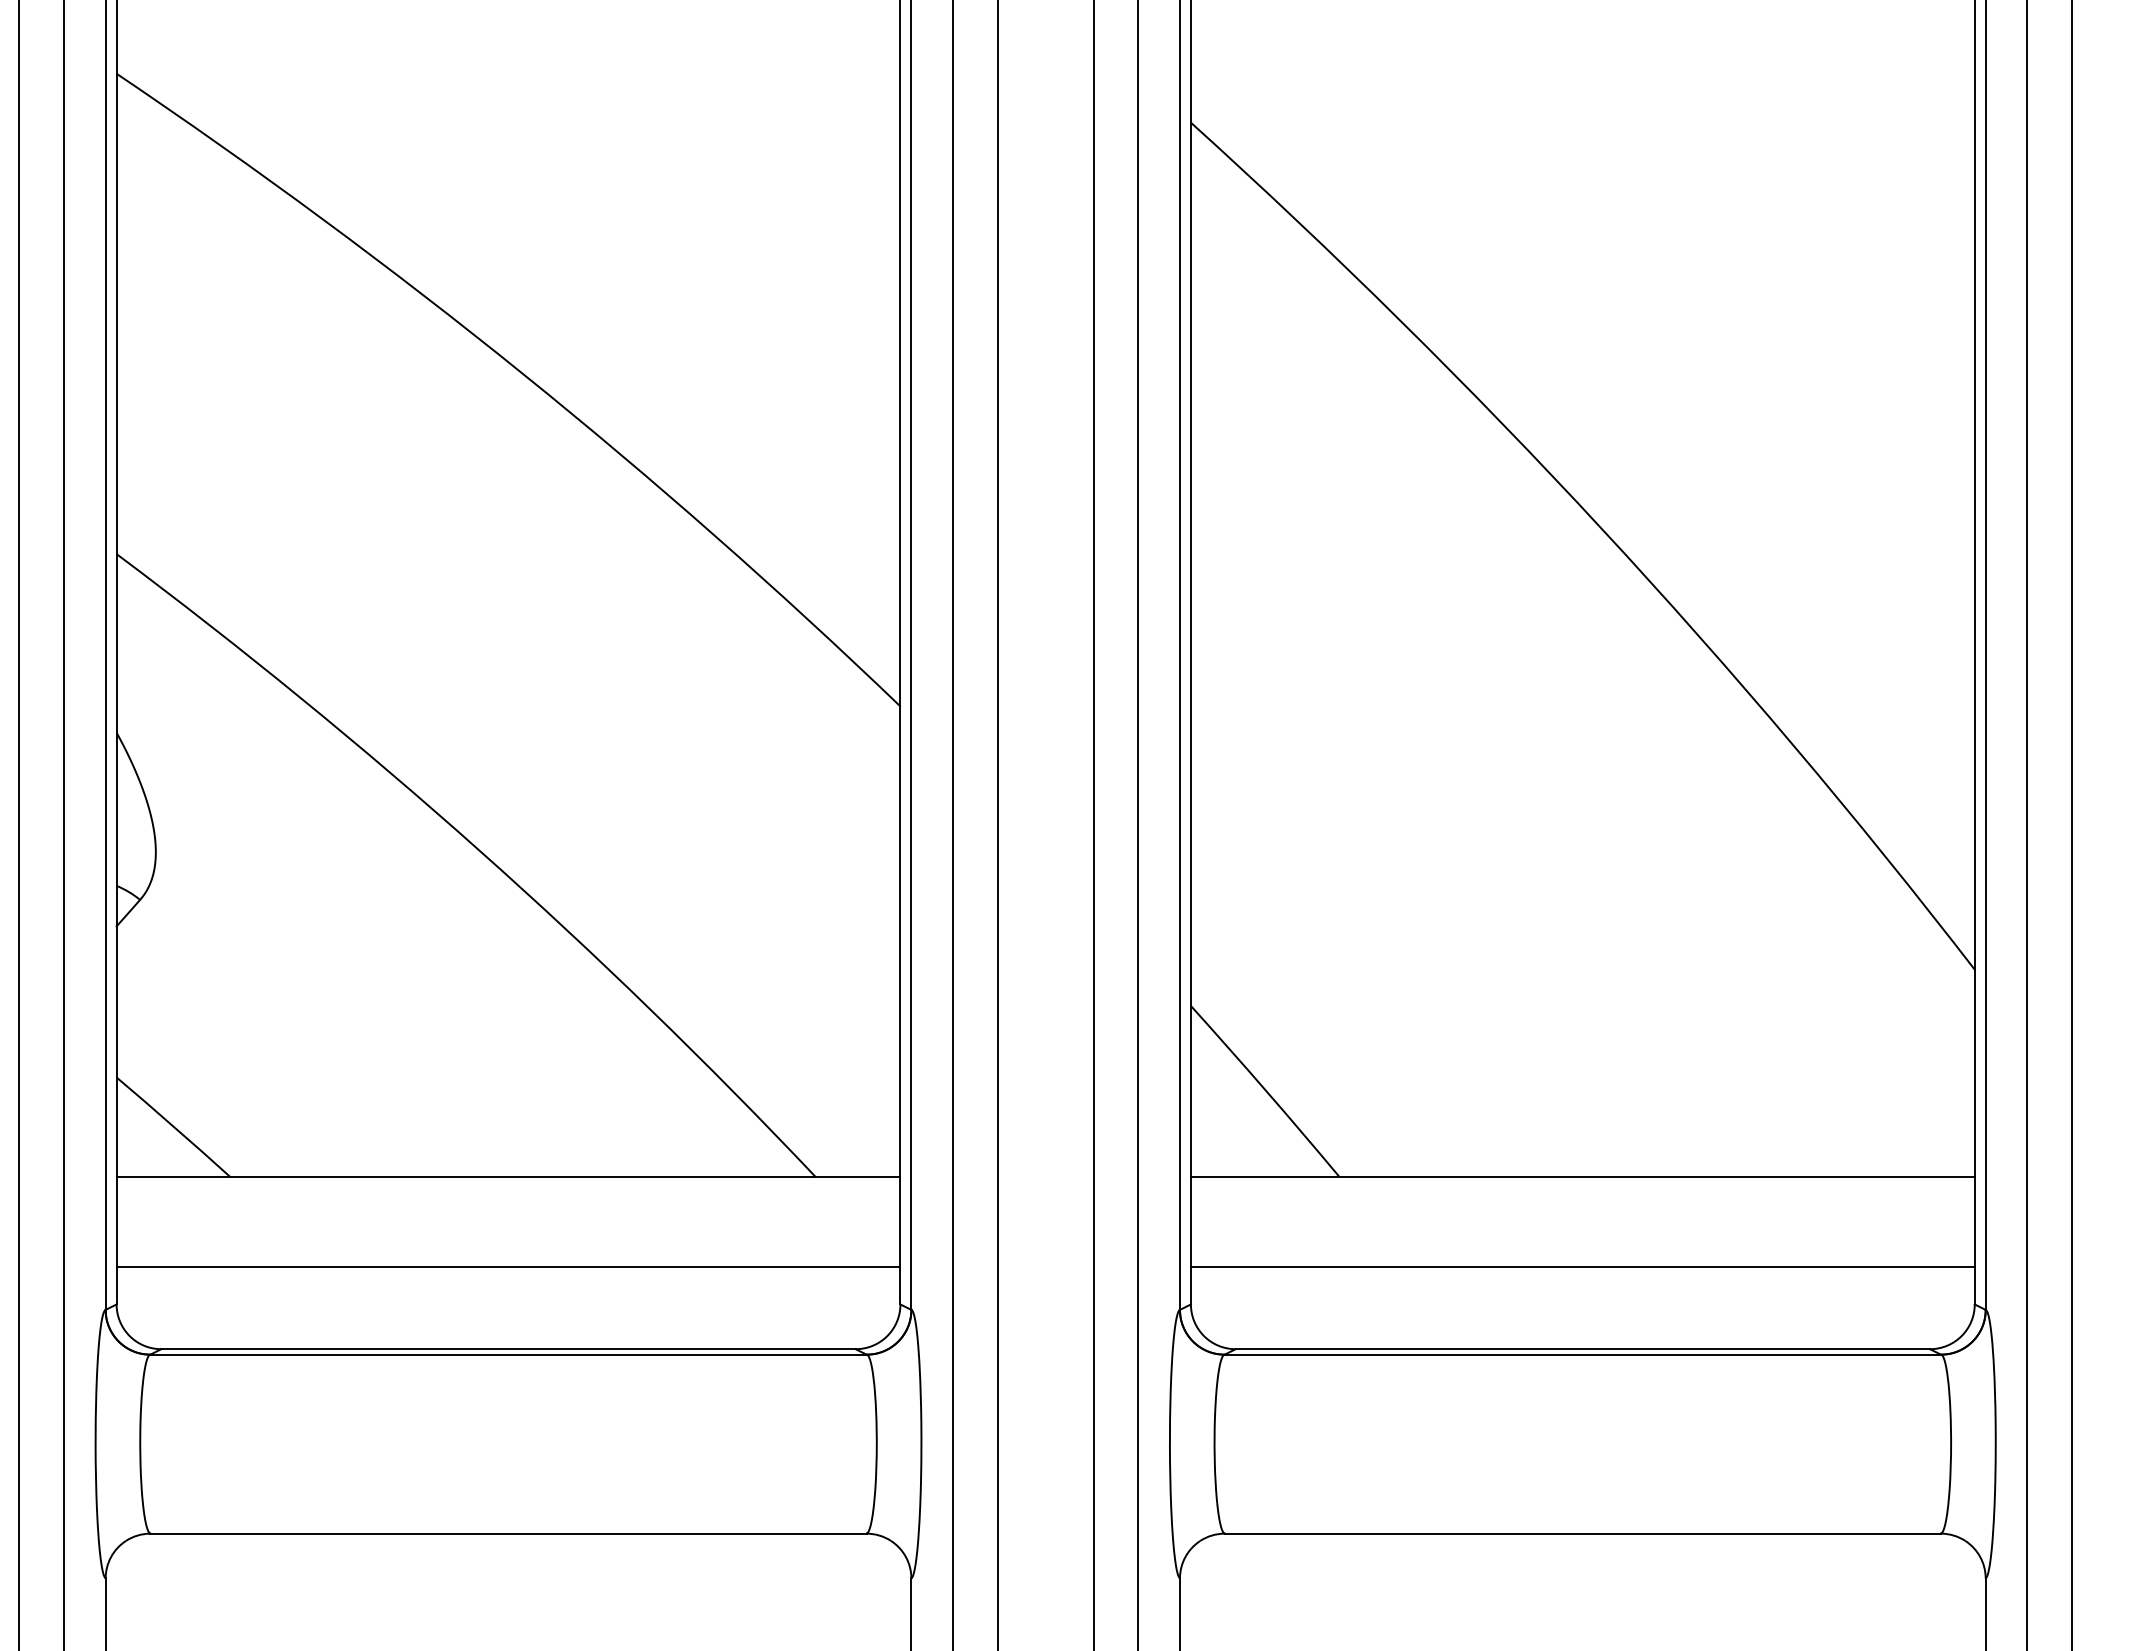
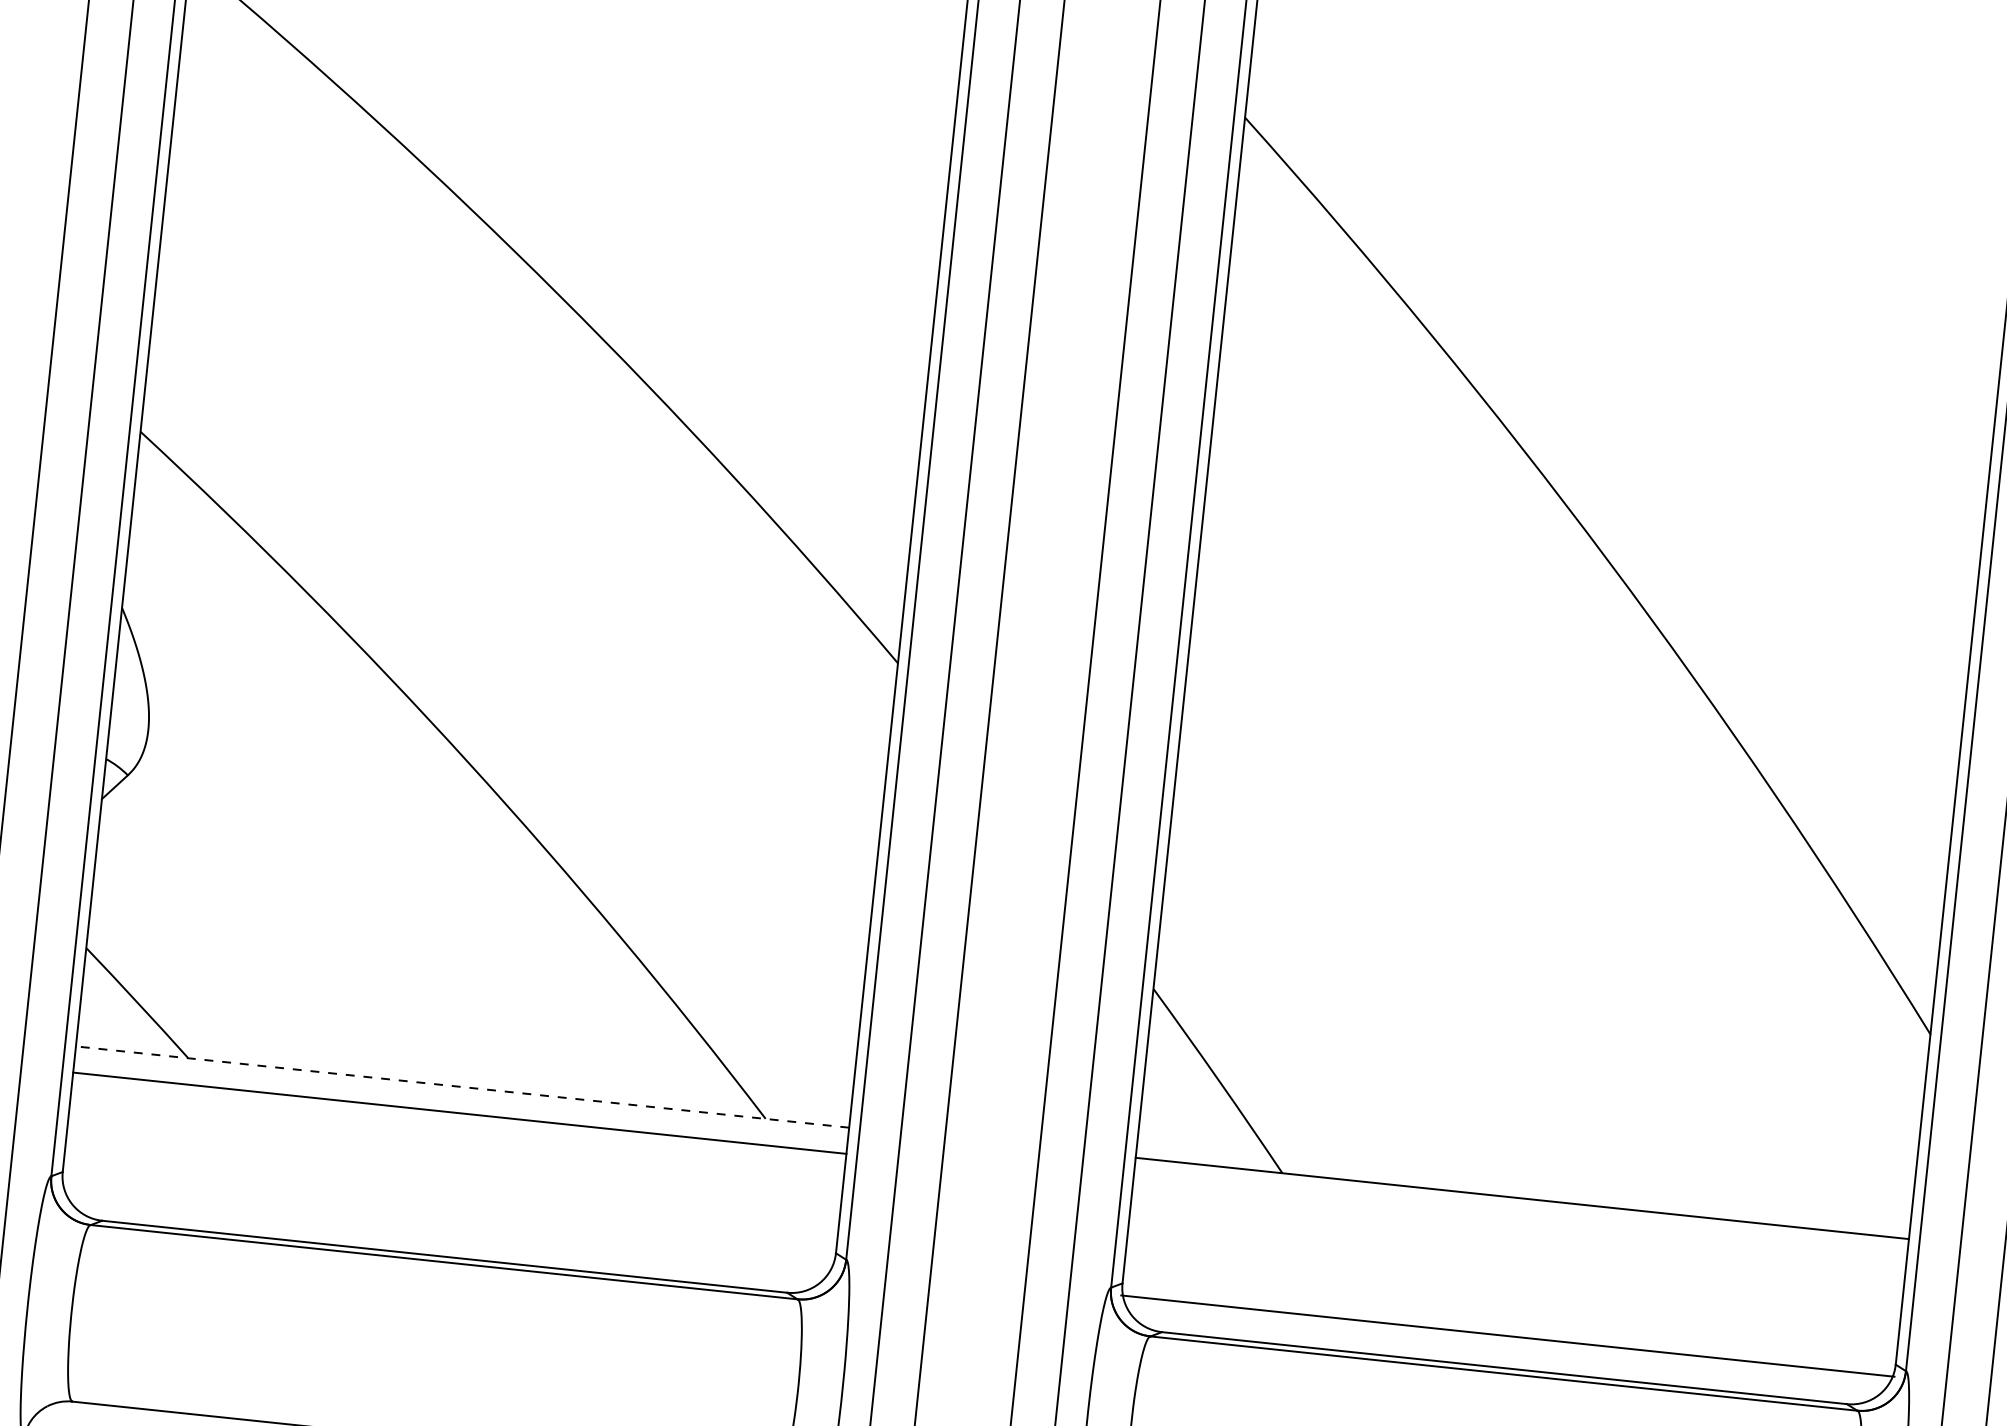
line: (508, 1177) -> (462, 1087), solid -> dashed
line: (508, 1266) -> (459, 1113), moved
line: (1582, 1266) -> (1507, 1335), moved

